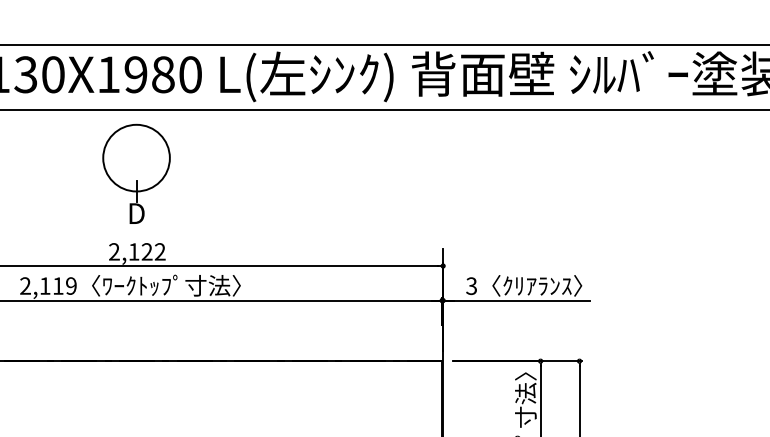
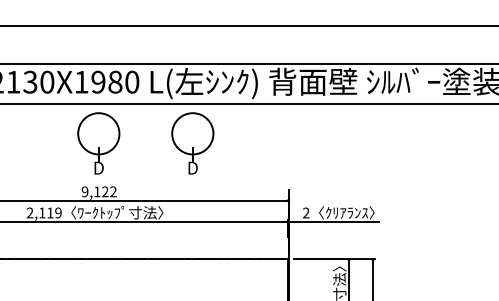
part: (287, 173) -> (192, 143), added
text: (113, 252) -> (84, 192), 2,122 -> 9,122
text: (472, 286) -> (306, 213), 3 -> 2

